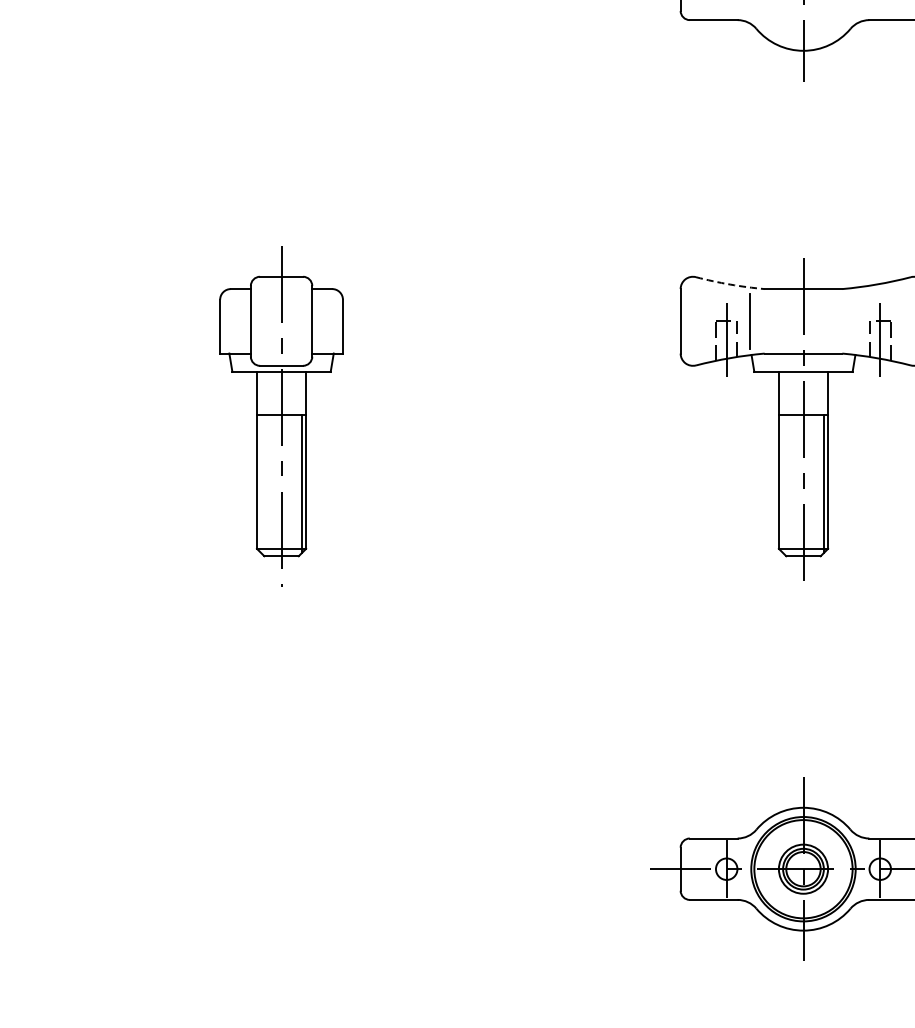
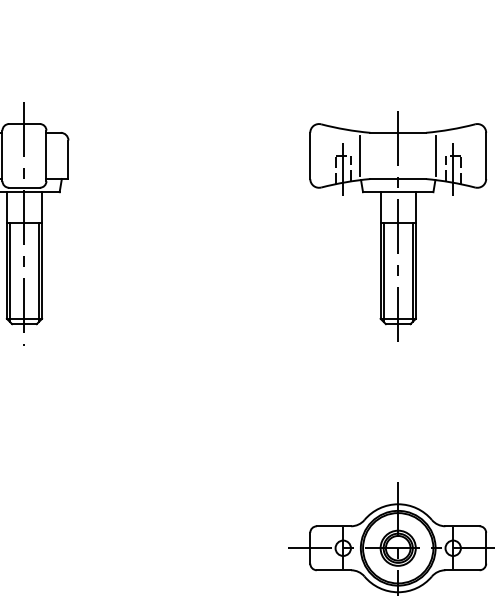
arc: (730, 284) -> (345, 129), dashed -> solid
line: (856, 320) -> (436, 155), added
line: (261, 483) -> (10, 272), added
line: (783, 483) -> (383, 272), added

